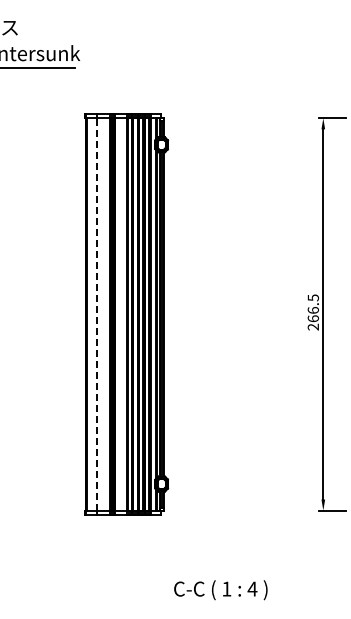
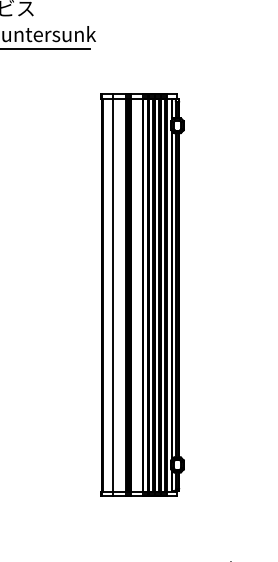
line: (97, 313) -> (113, 294), dashed -> solid

